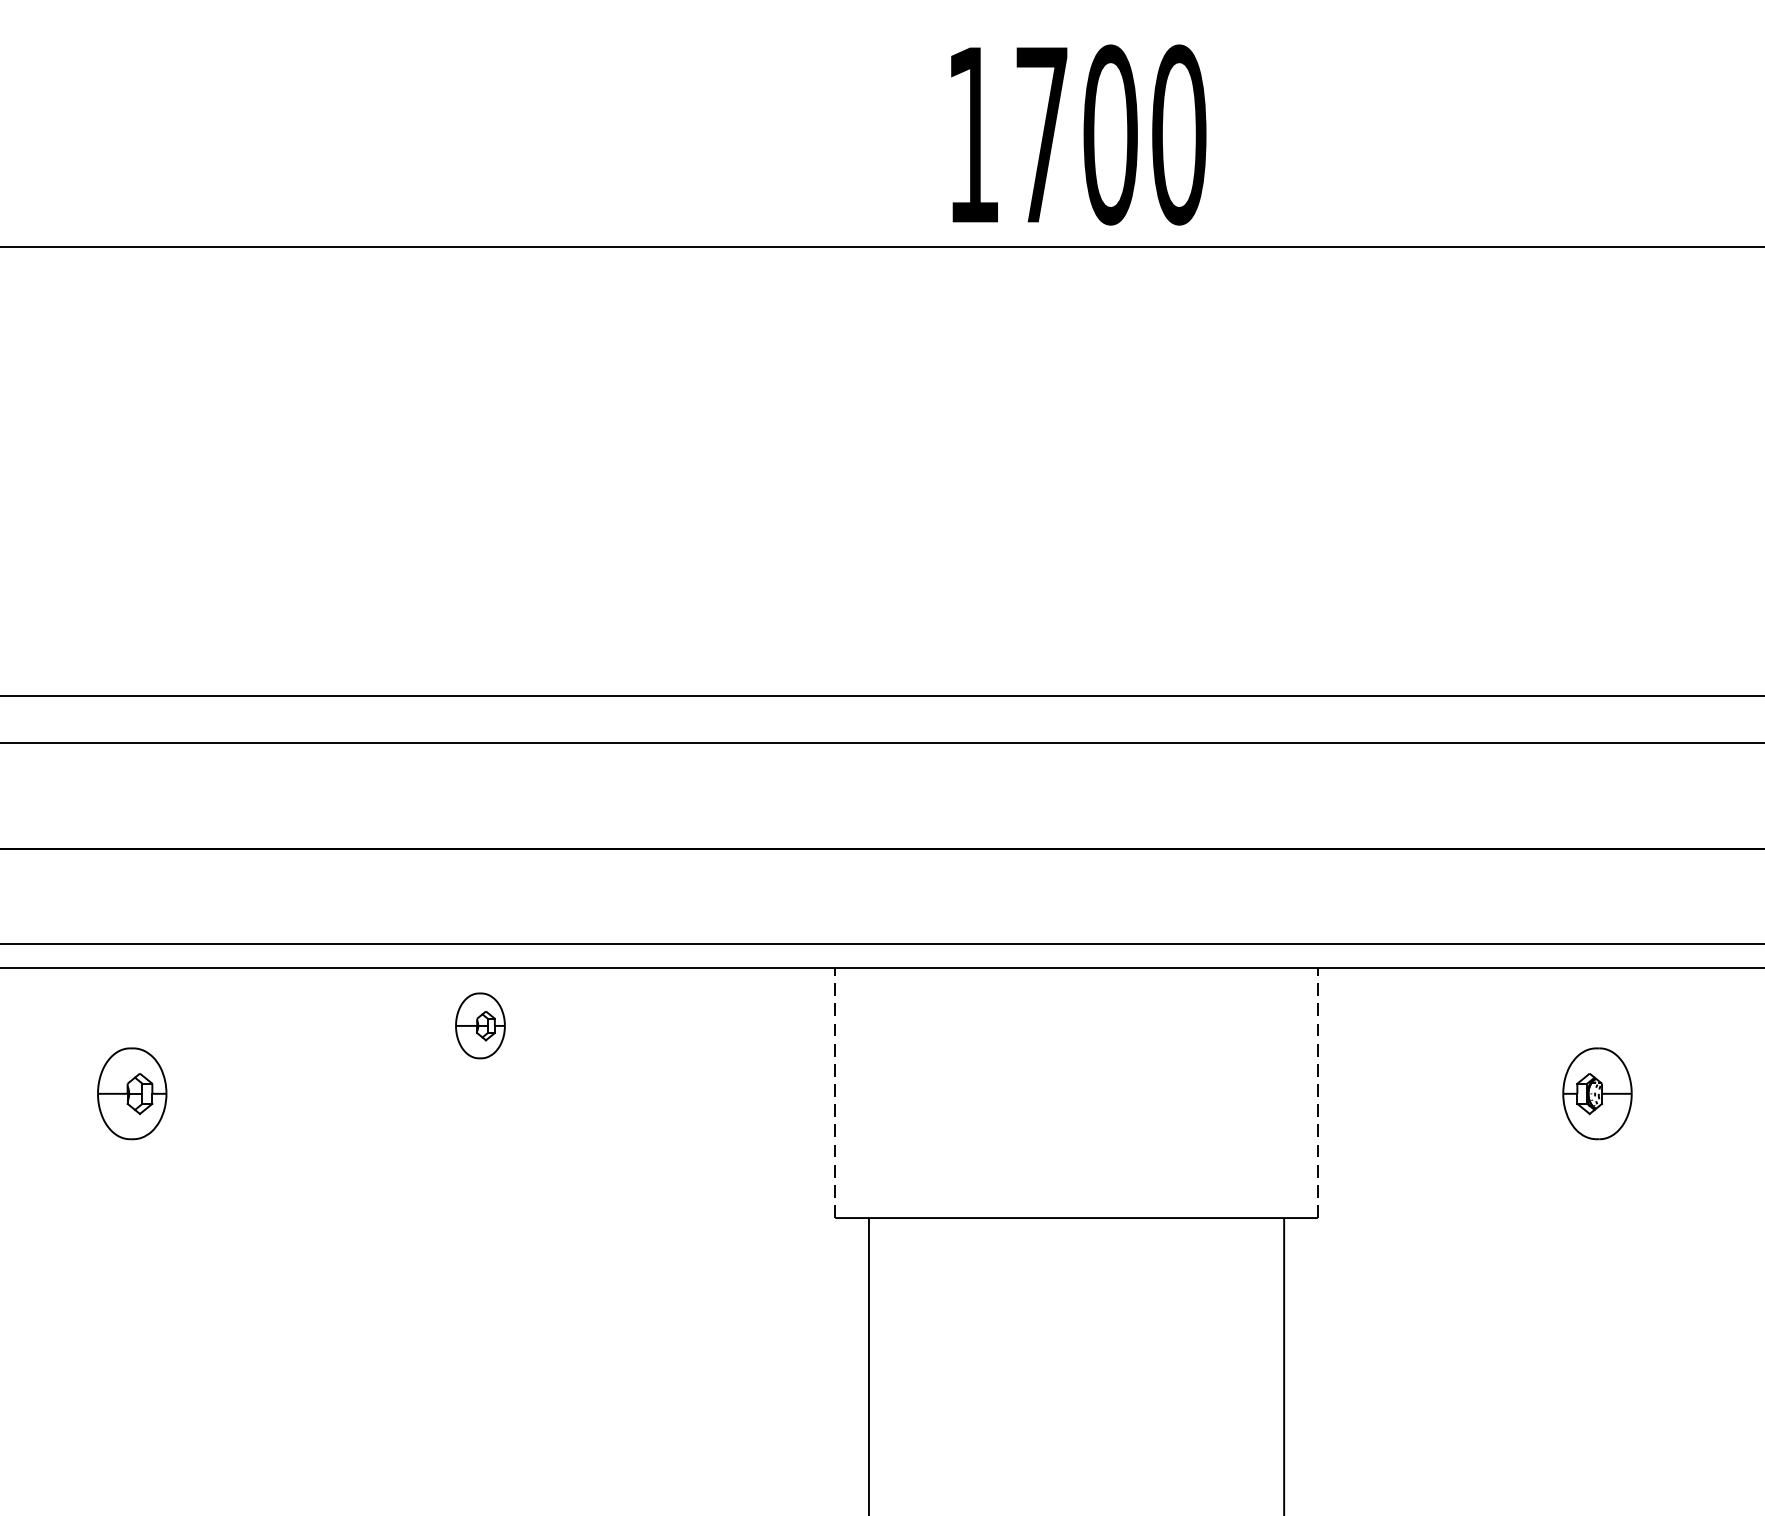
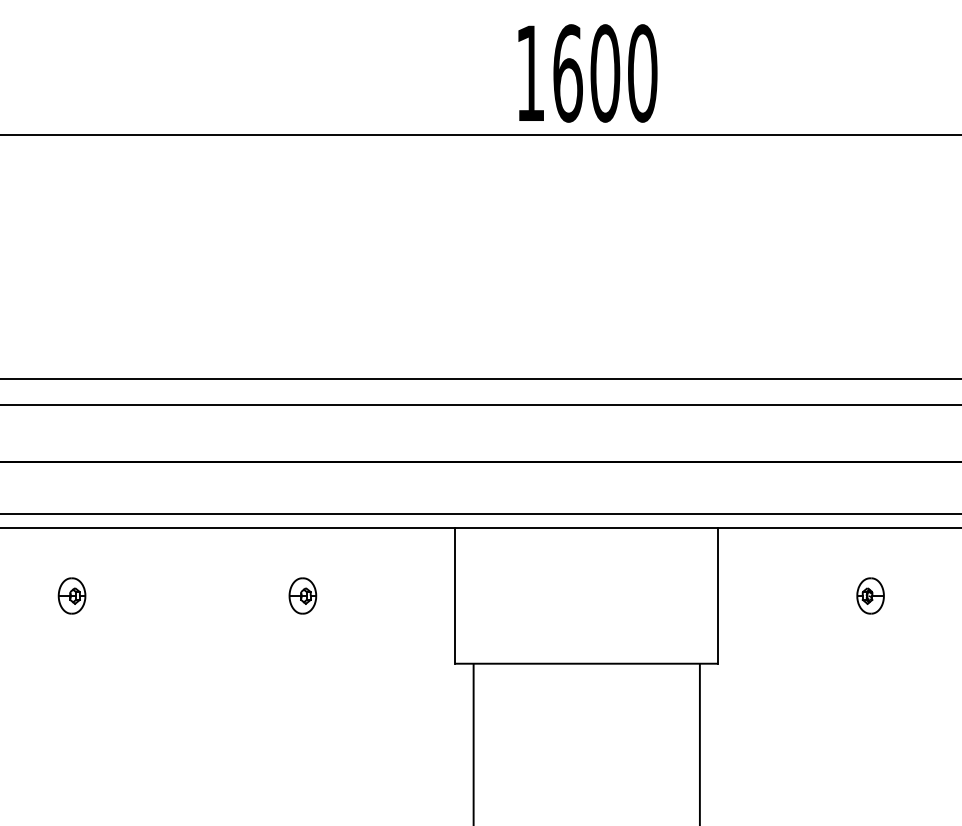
text: (1041, 135) -> (567, 73), 1700 -> 1600
part: (479, 1024) -> (302, 595), moved
part: (131, 1092) -> (71, 595), size x0.71
line: (835, 1092) -> (455, 595), dashed -> solid
line: (1318, 1092) -> (718, 595), dashed -> solid
part: (1597, 1092) -> (870, 595), size x0.71

